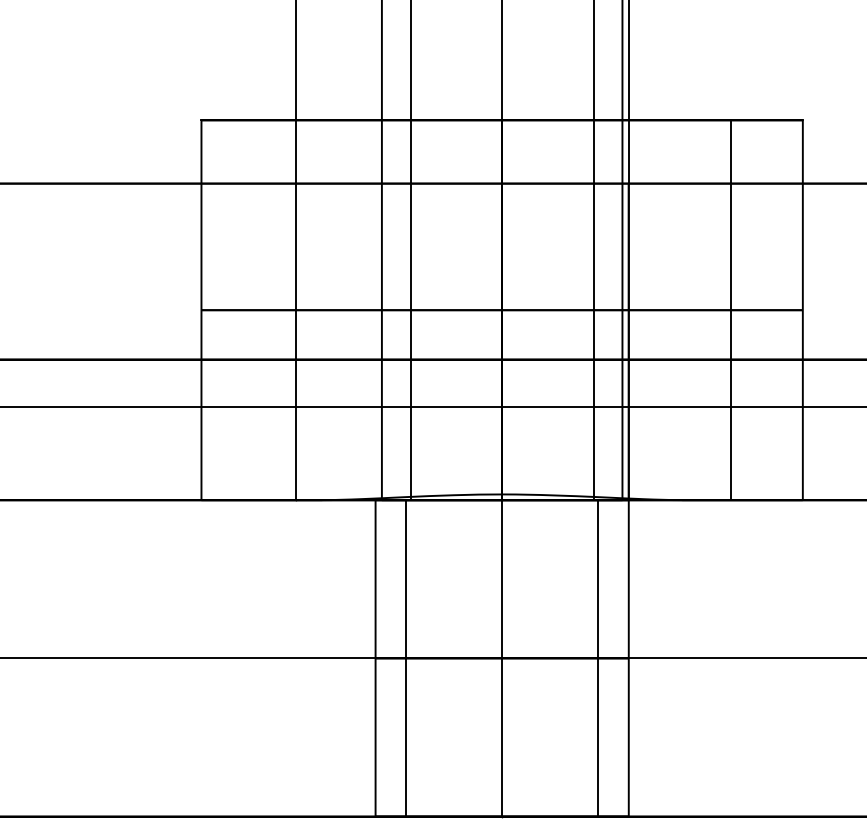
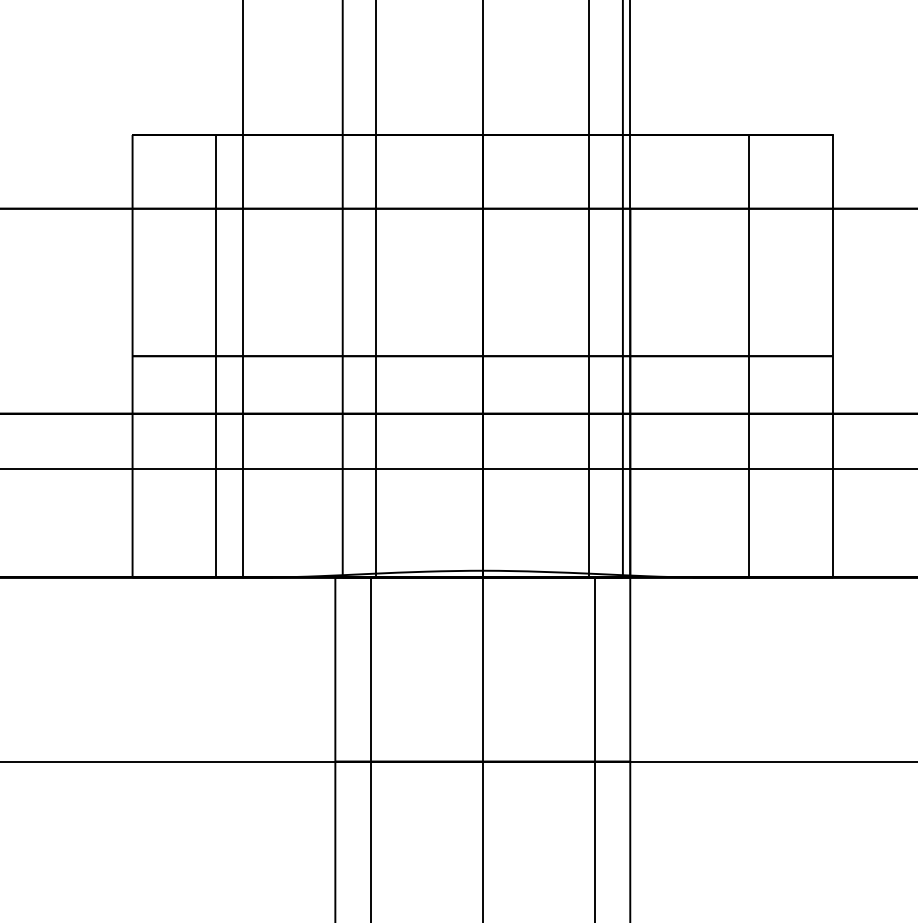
line: (273, 310) -> (216, 356), added

